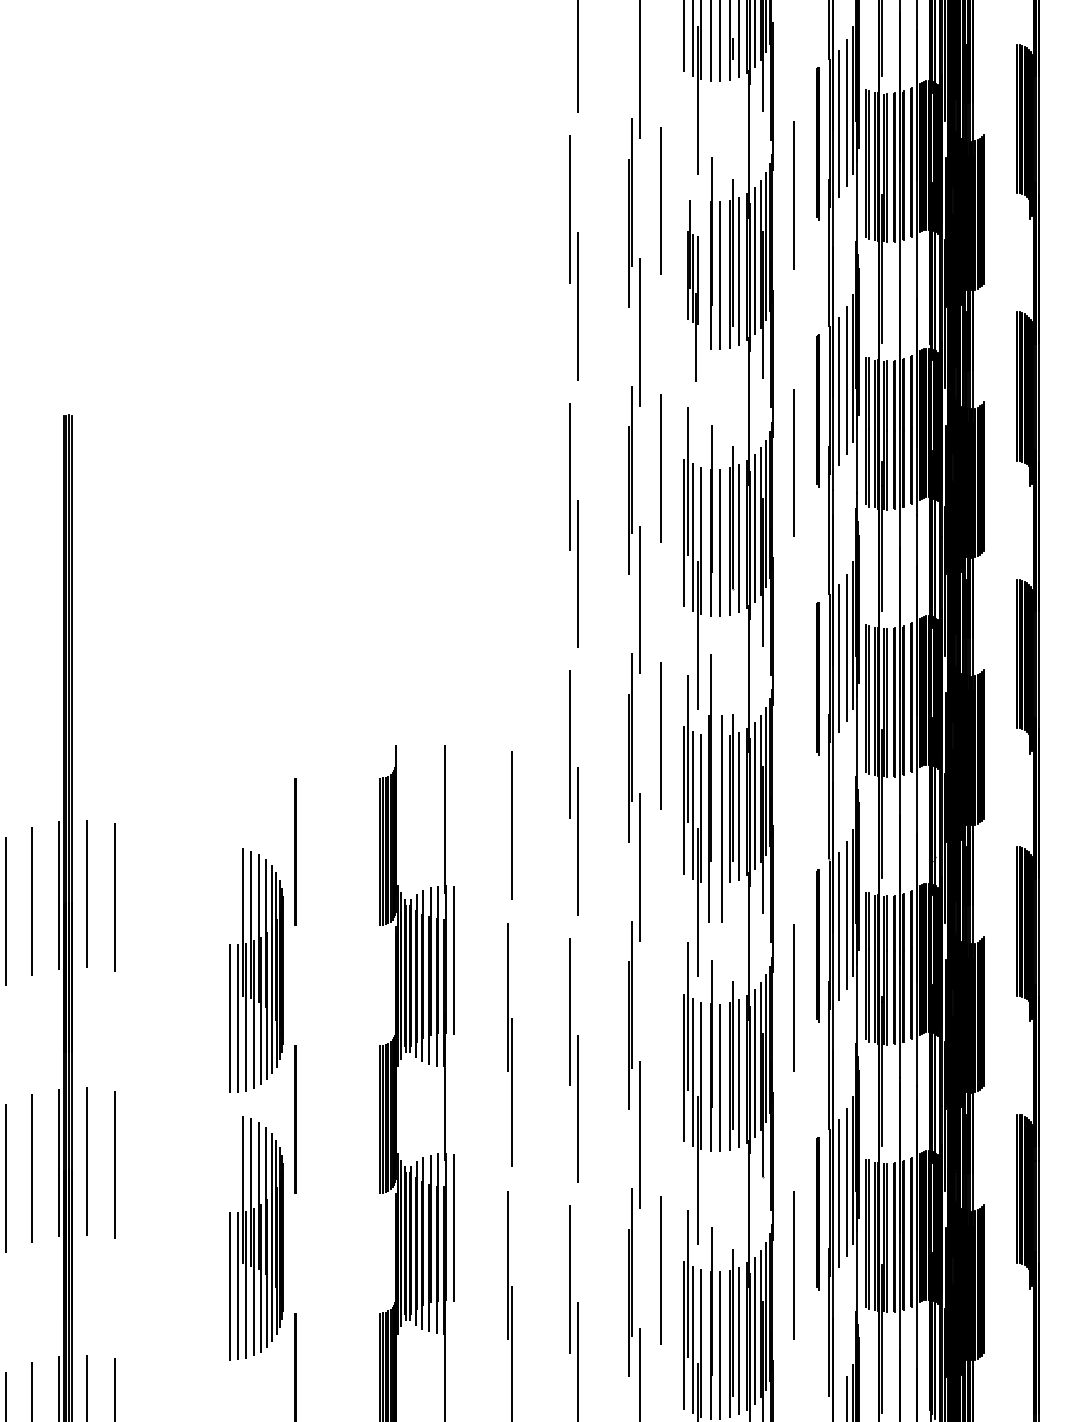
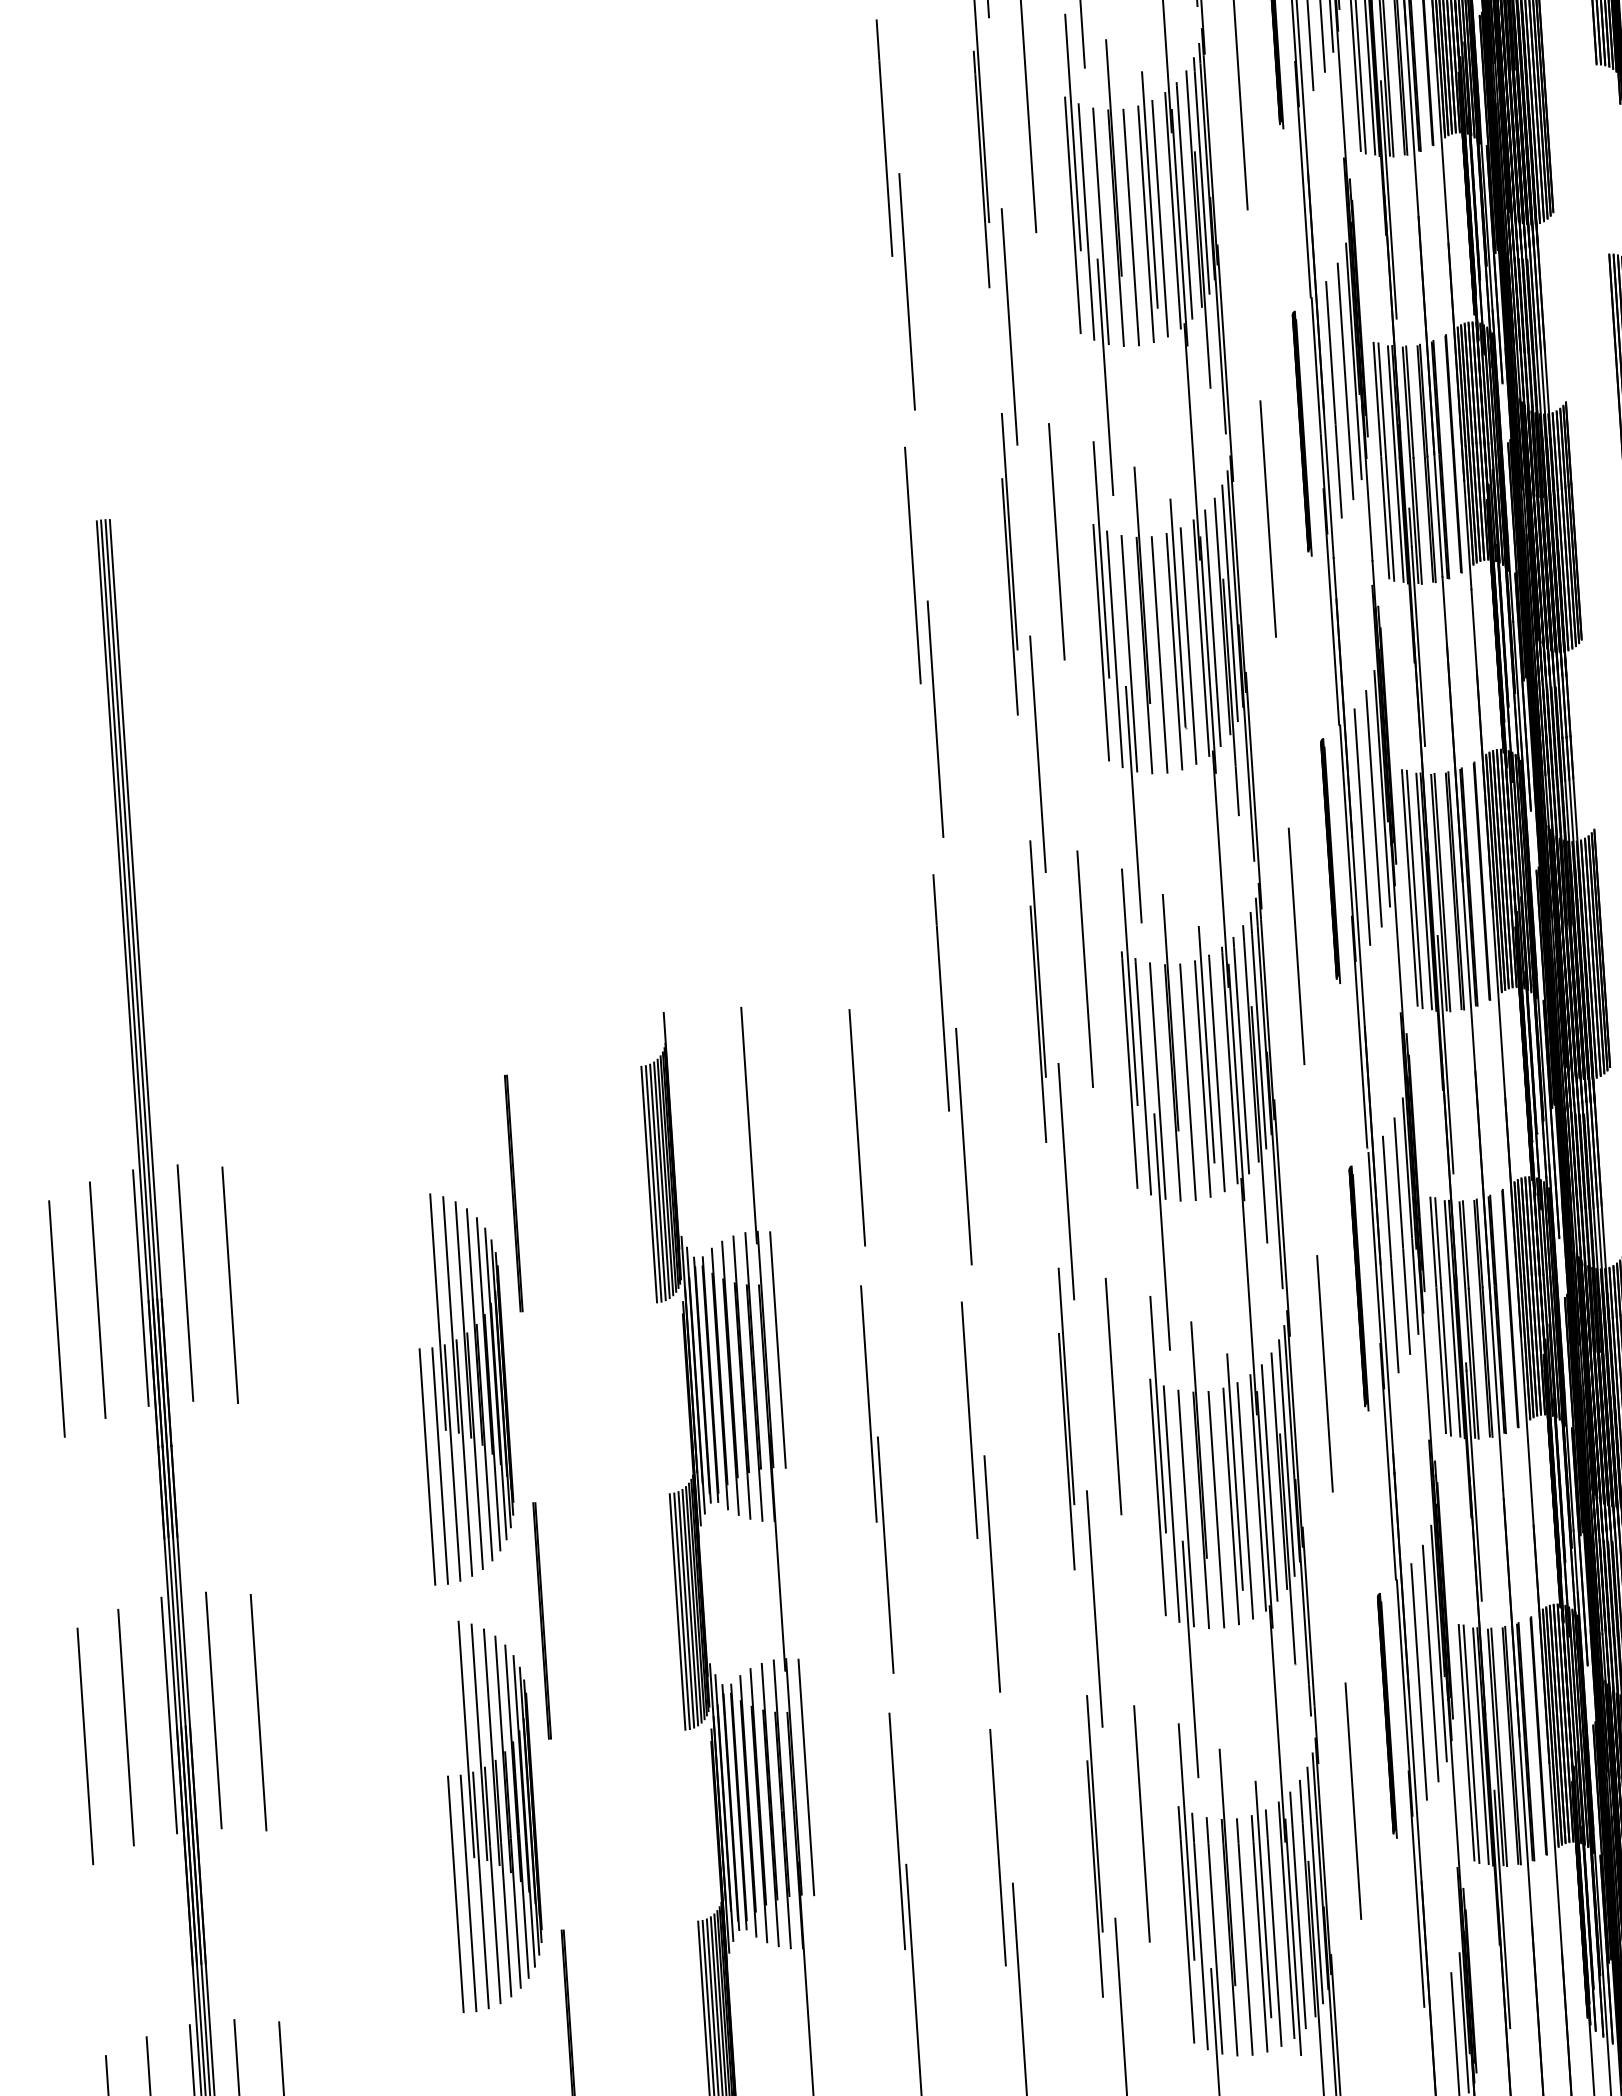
part: (692, 290) -> (1088, 254), size x1.67
line: (793, 730) -> (1296, 946), added
part: (715, 788) -> (1178, 1047), size x0.71
line: (660, 1002) -> (1112, 1395), added

